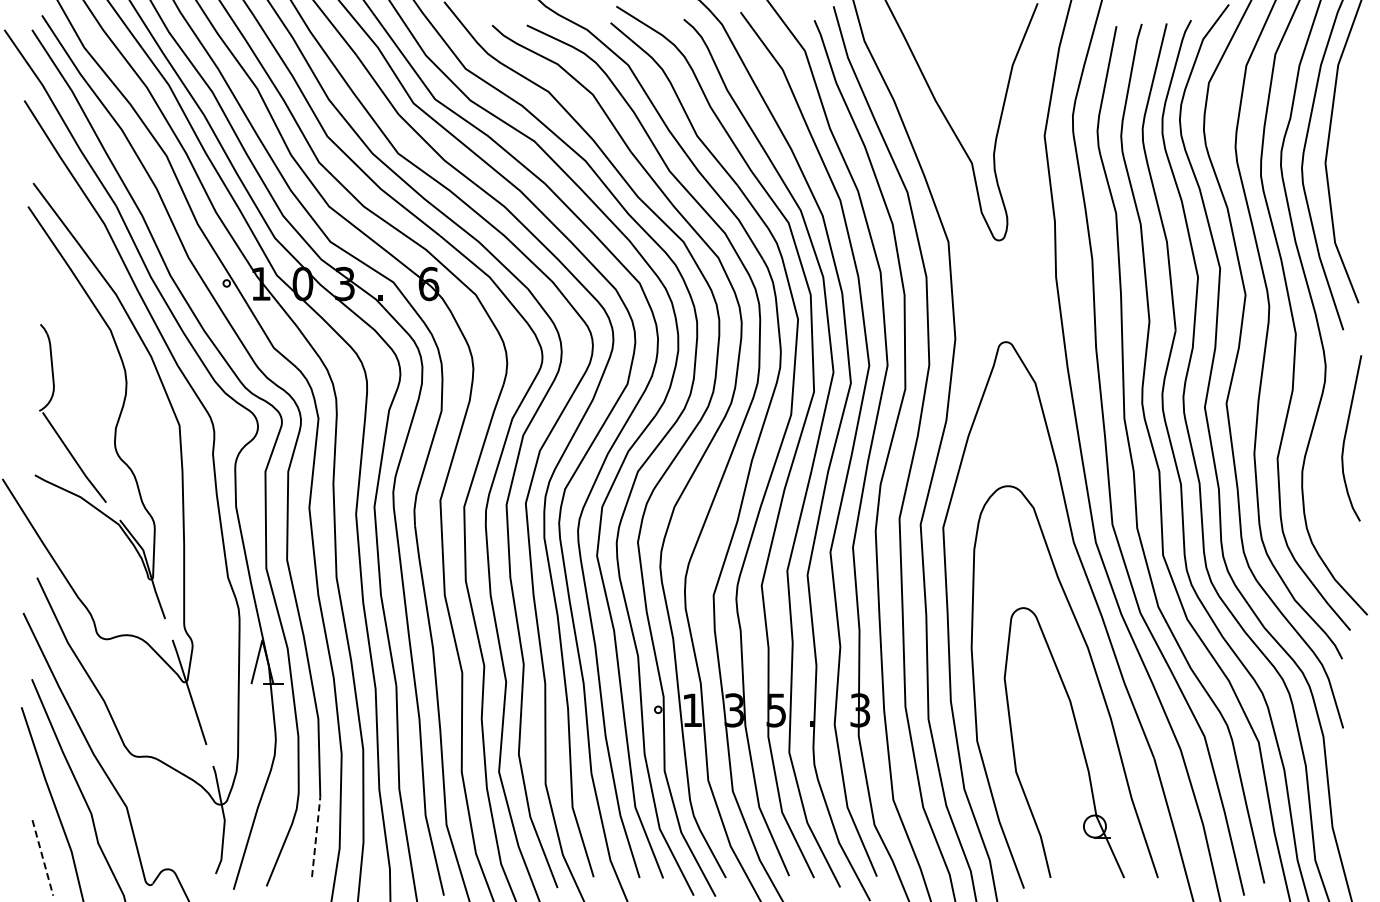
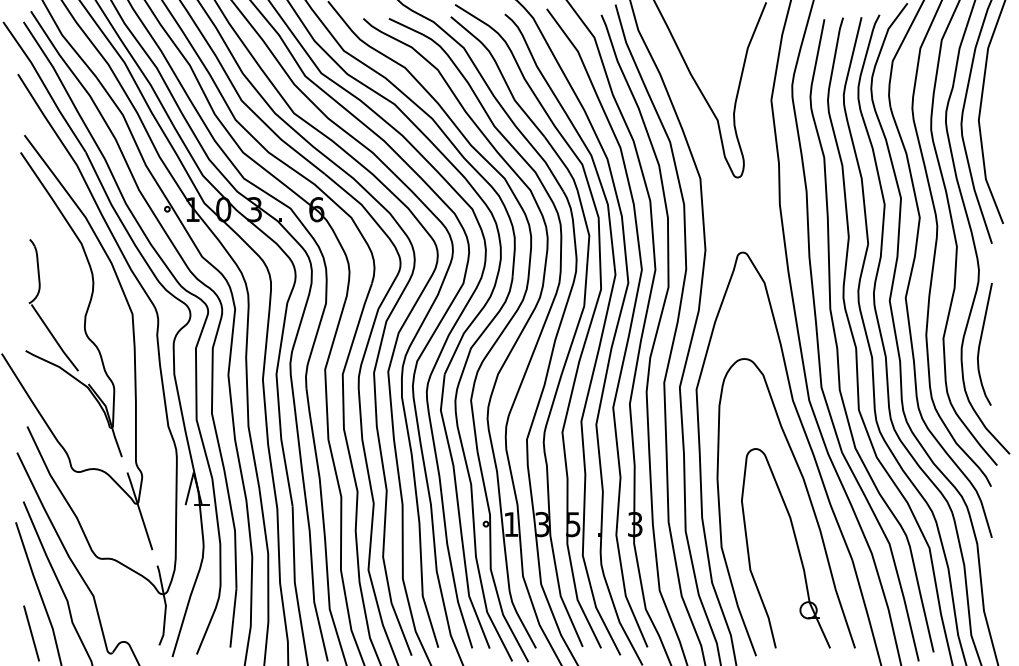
curve: (1346, 435) -> (981, 342), moved
line: (316, 836) -> (233, 617), dashed -> solid
line: (42, 858) -> (31, 633), dashed -> solid

